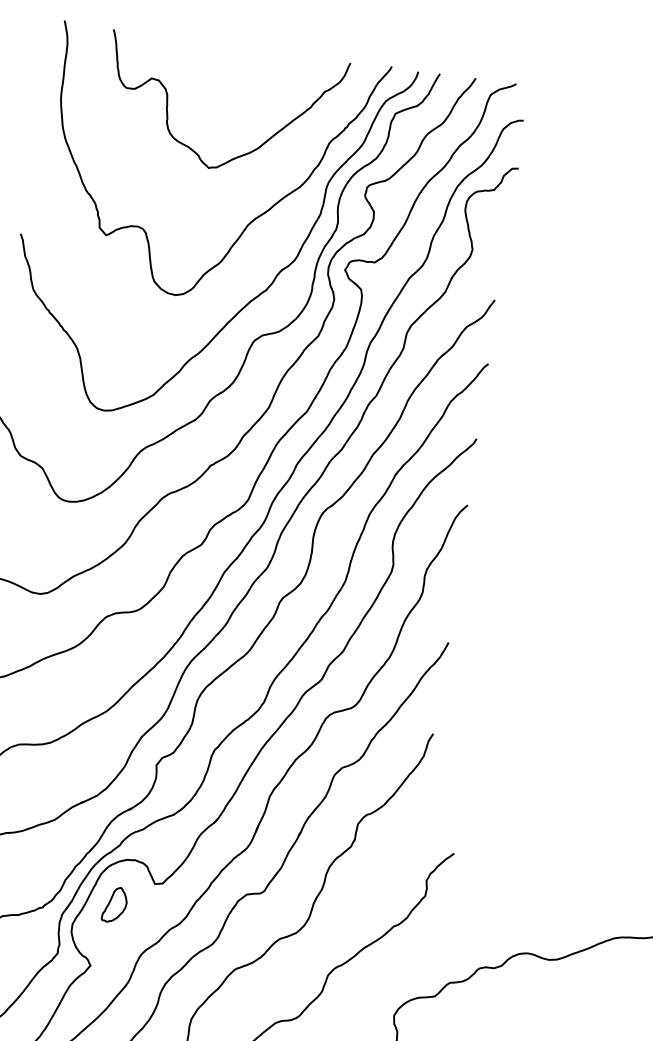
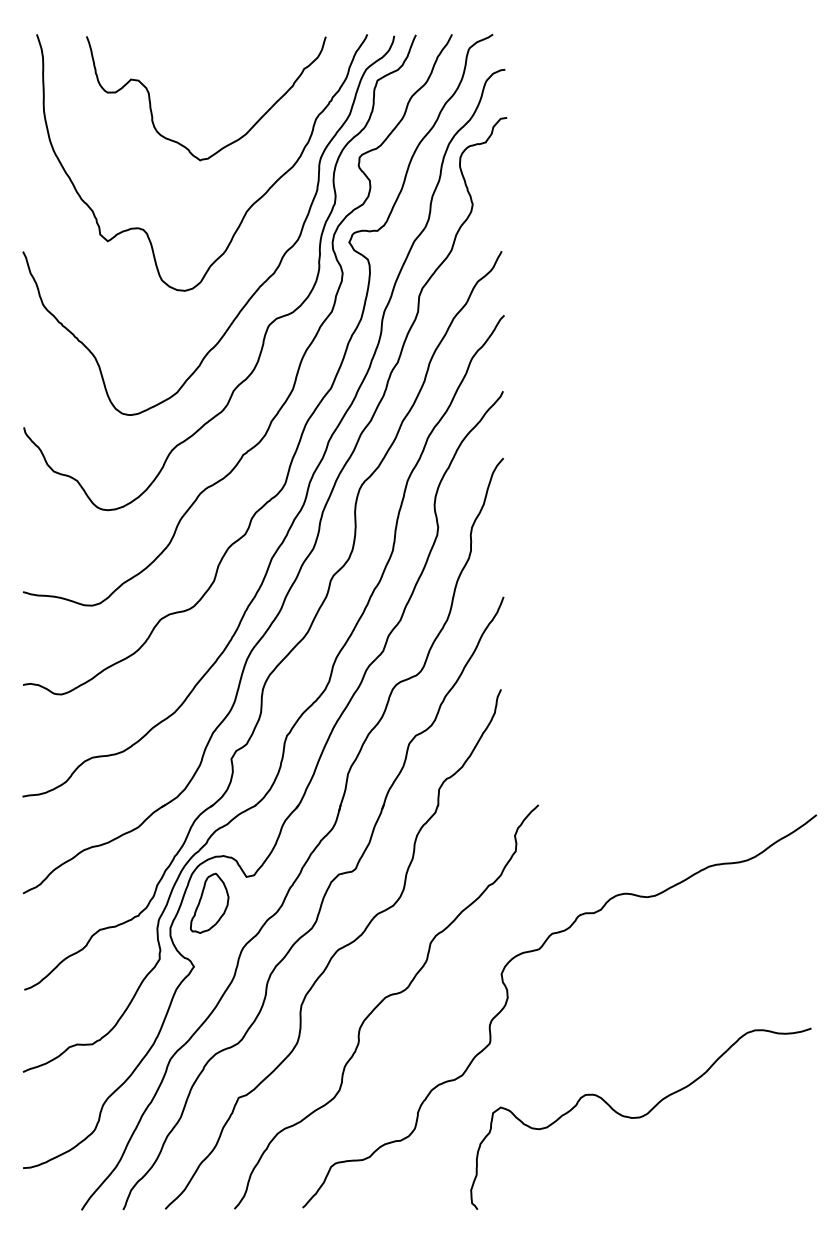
part: (114, 904) -> (209, 902), size x1.67

